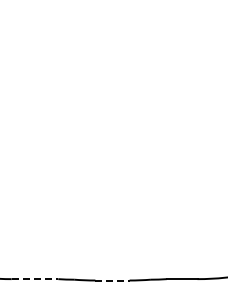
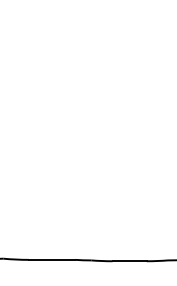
line: (35, 279) -> (52, 260), dashed -> solid
line: (113, 280) -> (130, 261), dashed -> solid

